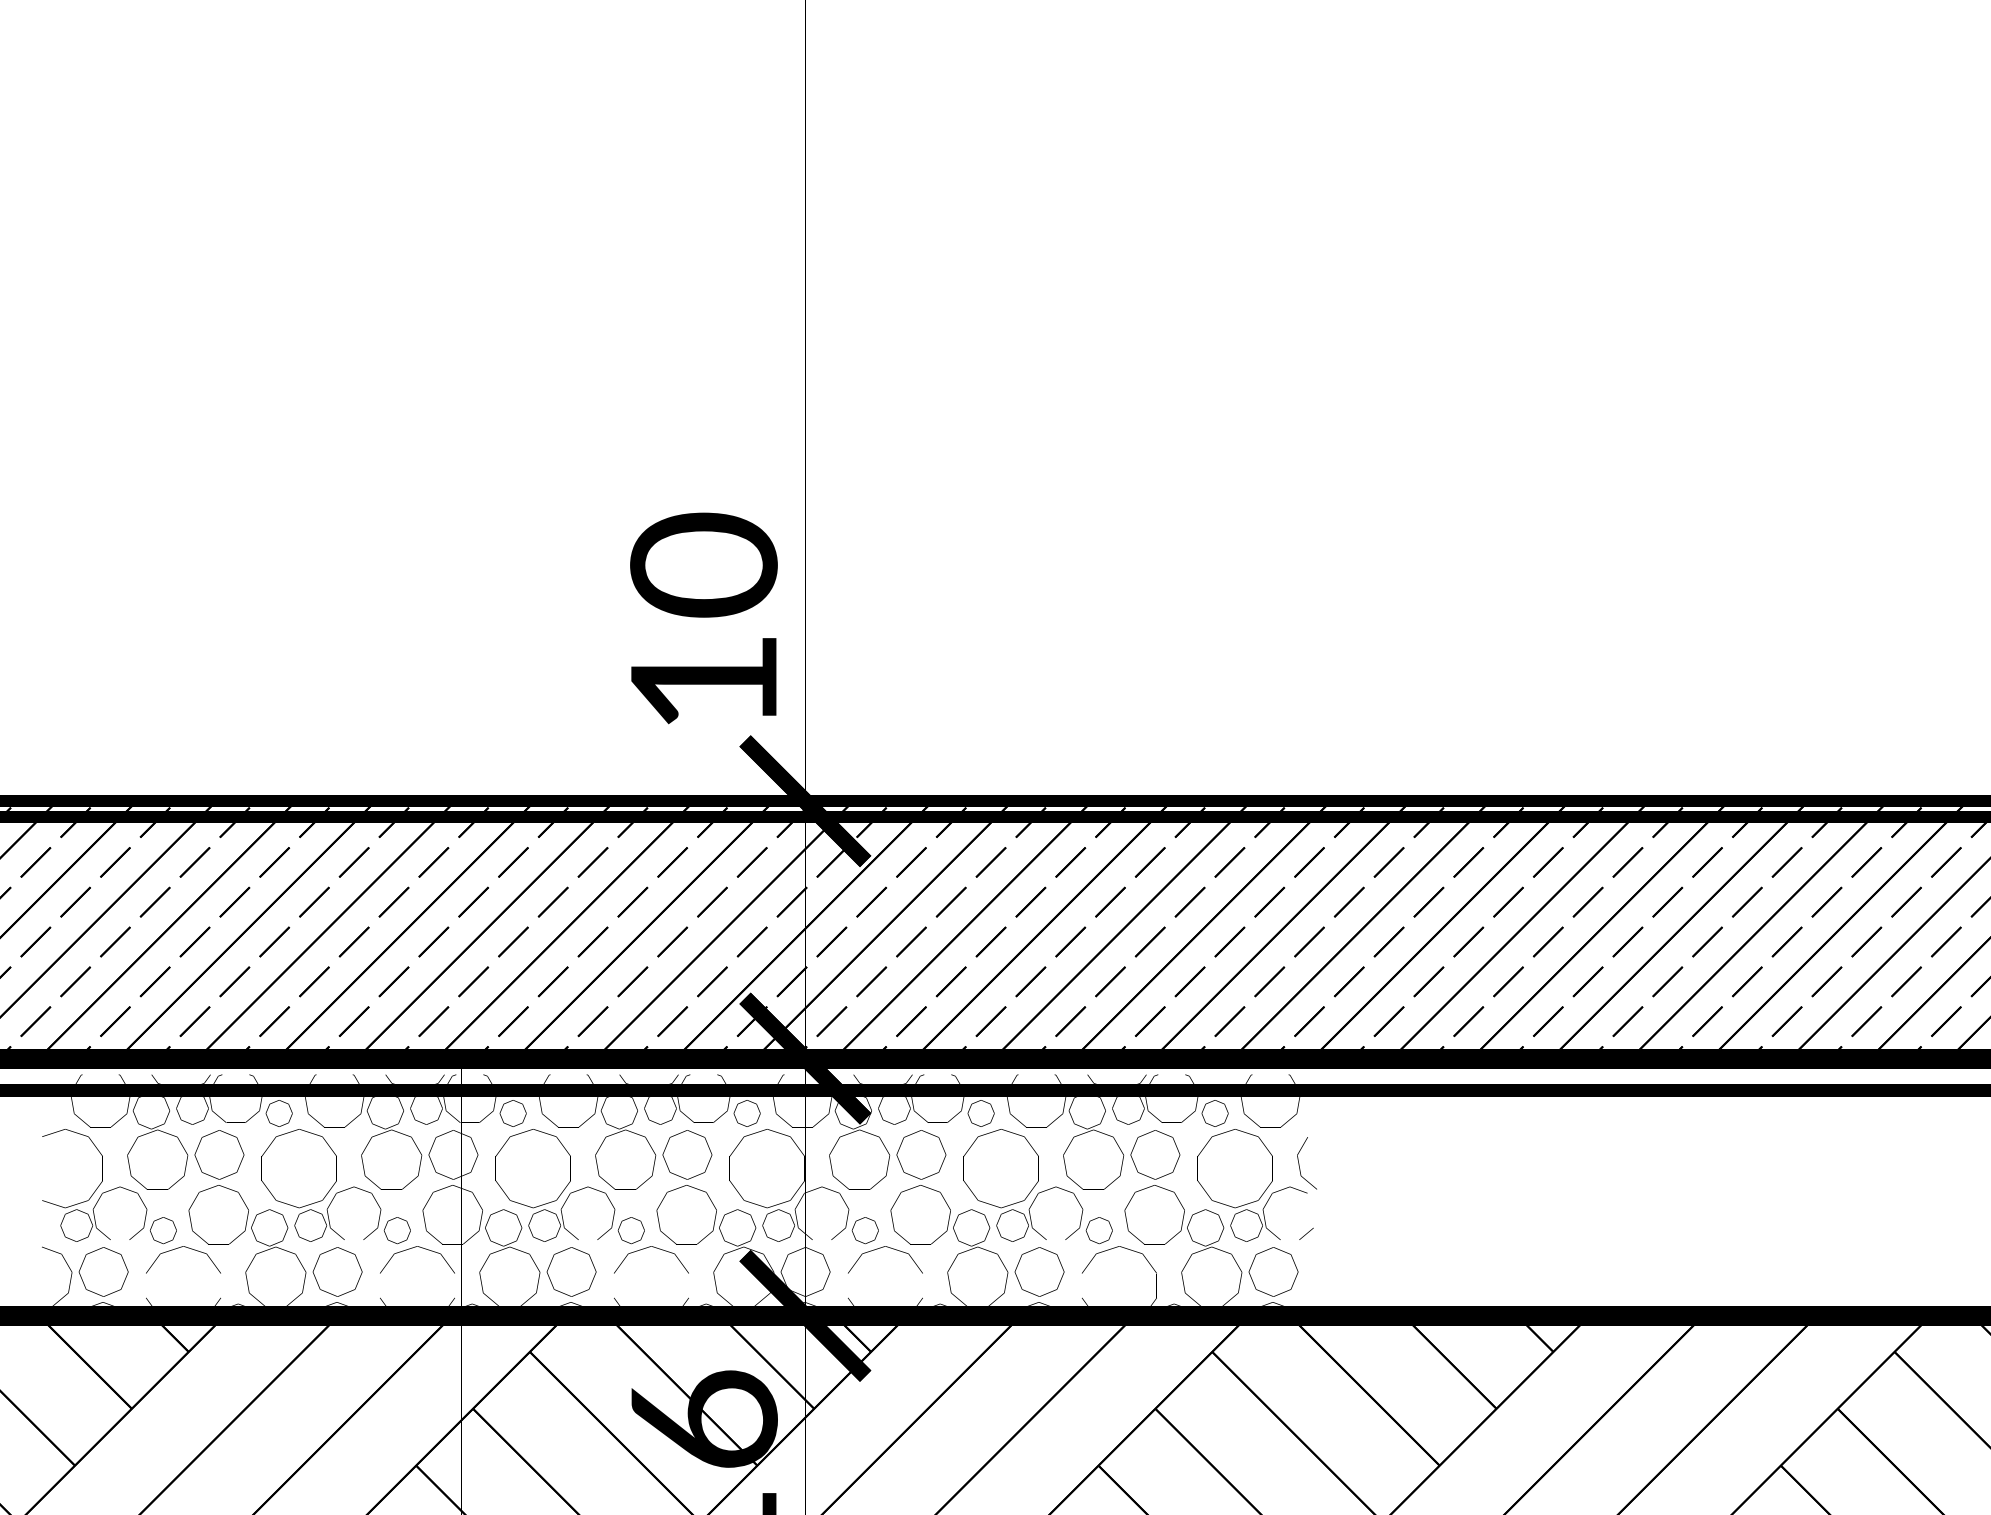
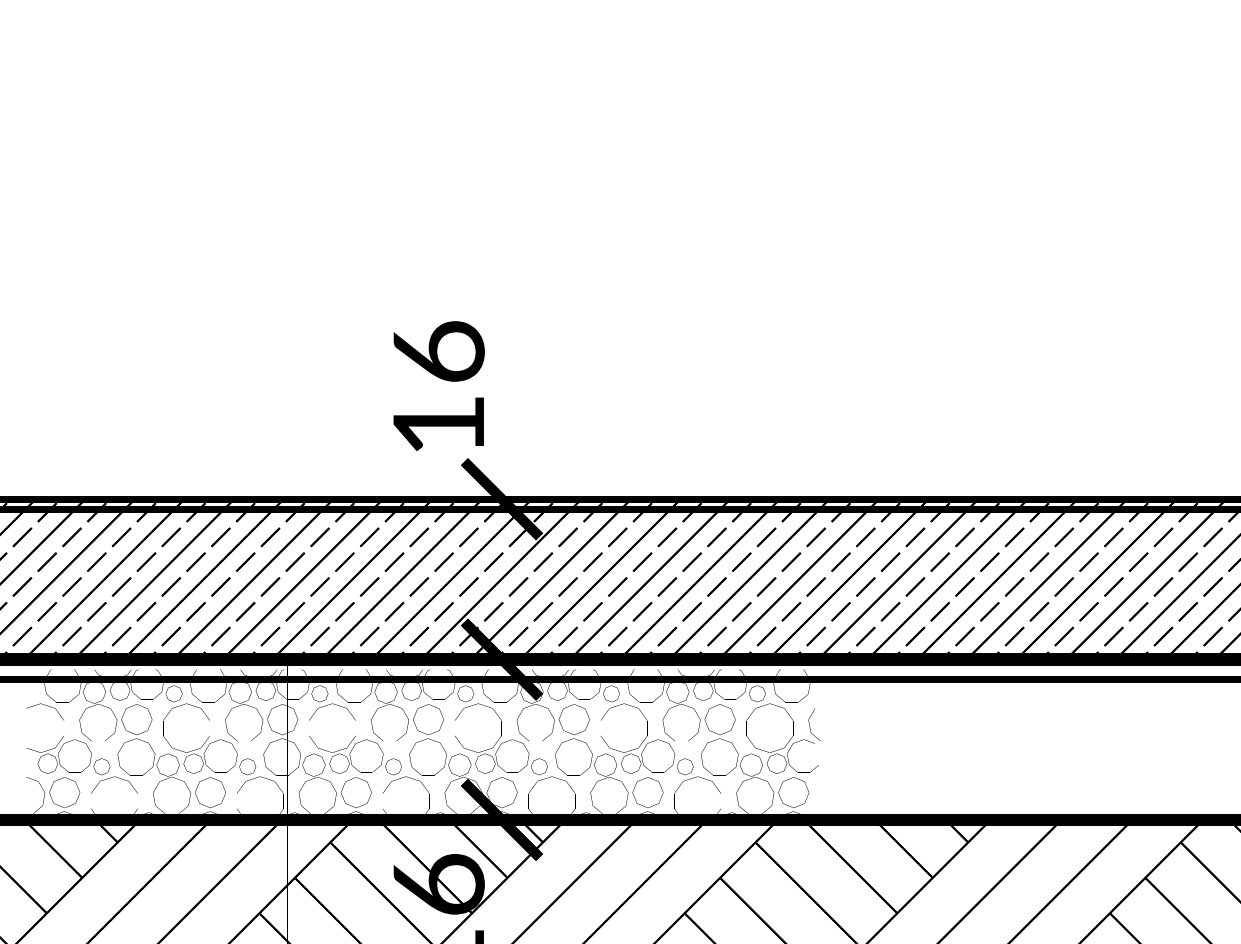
text: (703, 564) -> (438, 351), 10 -> 16

